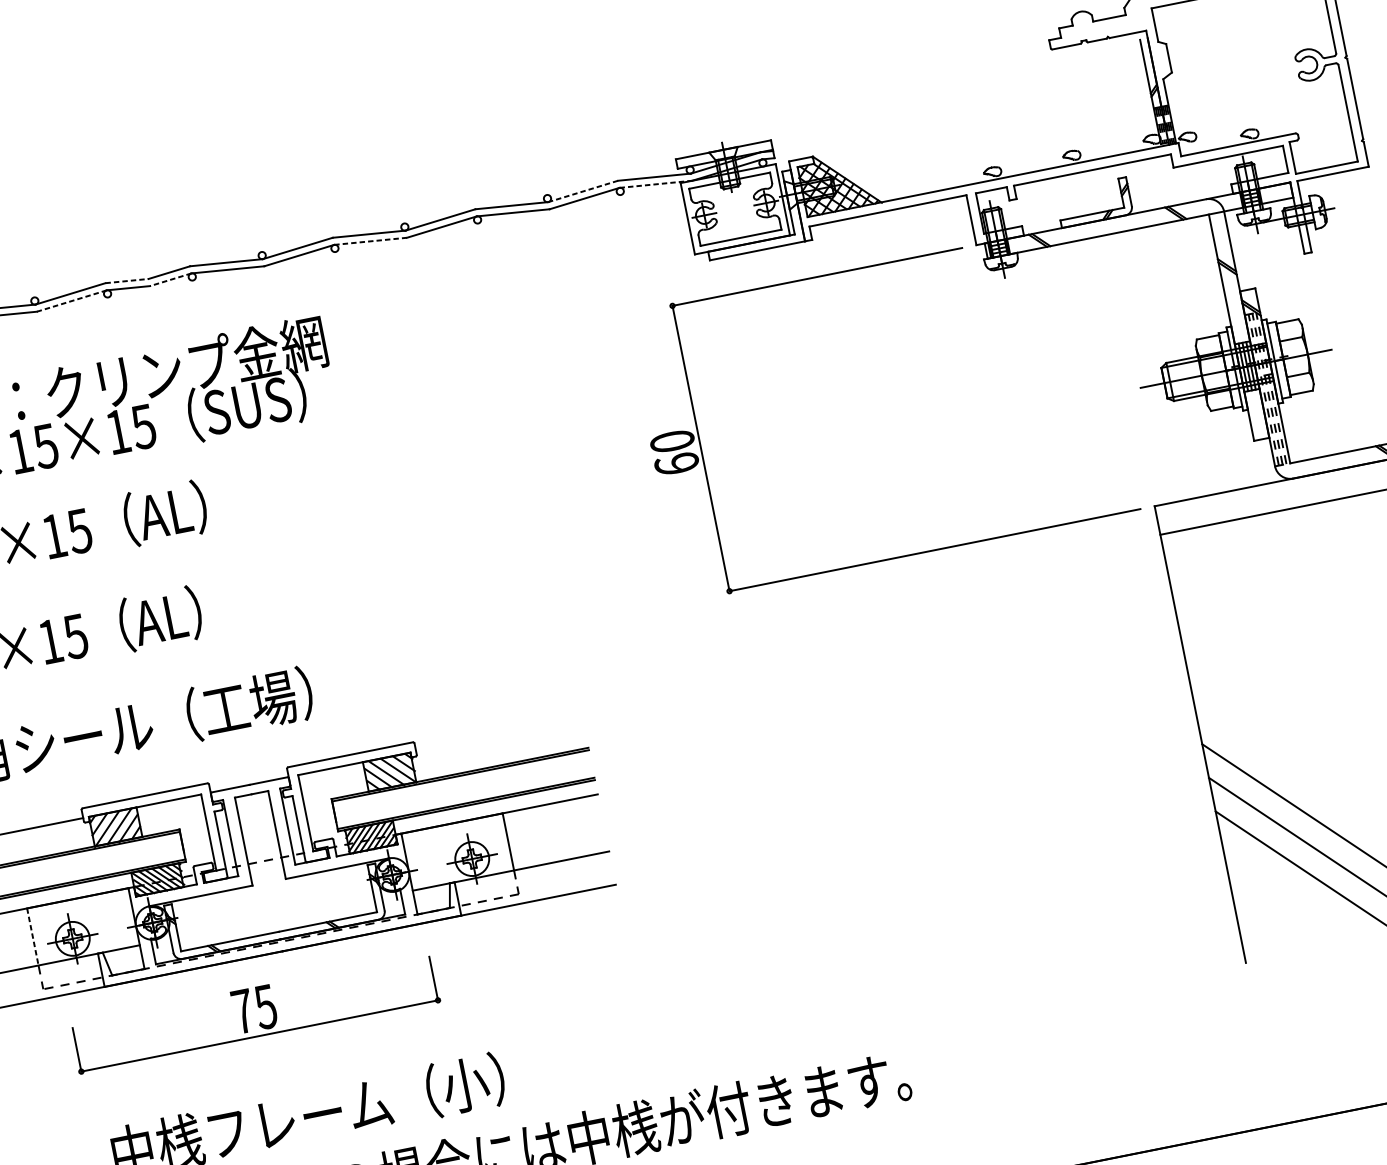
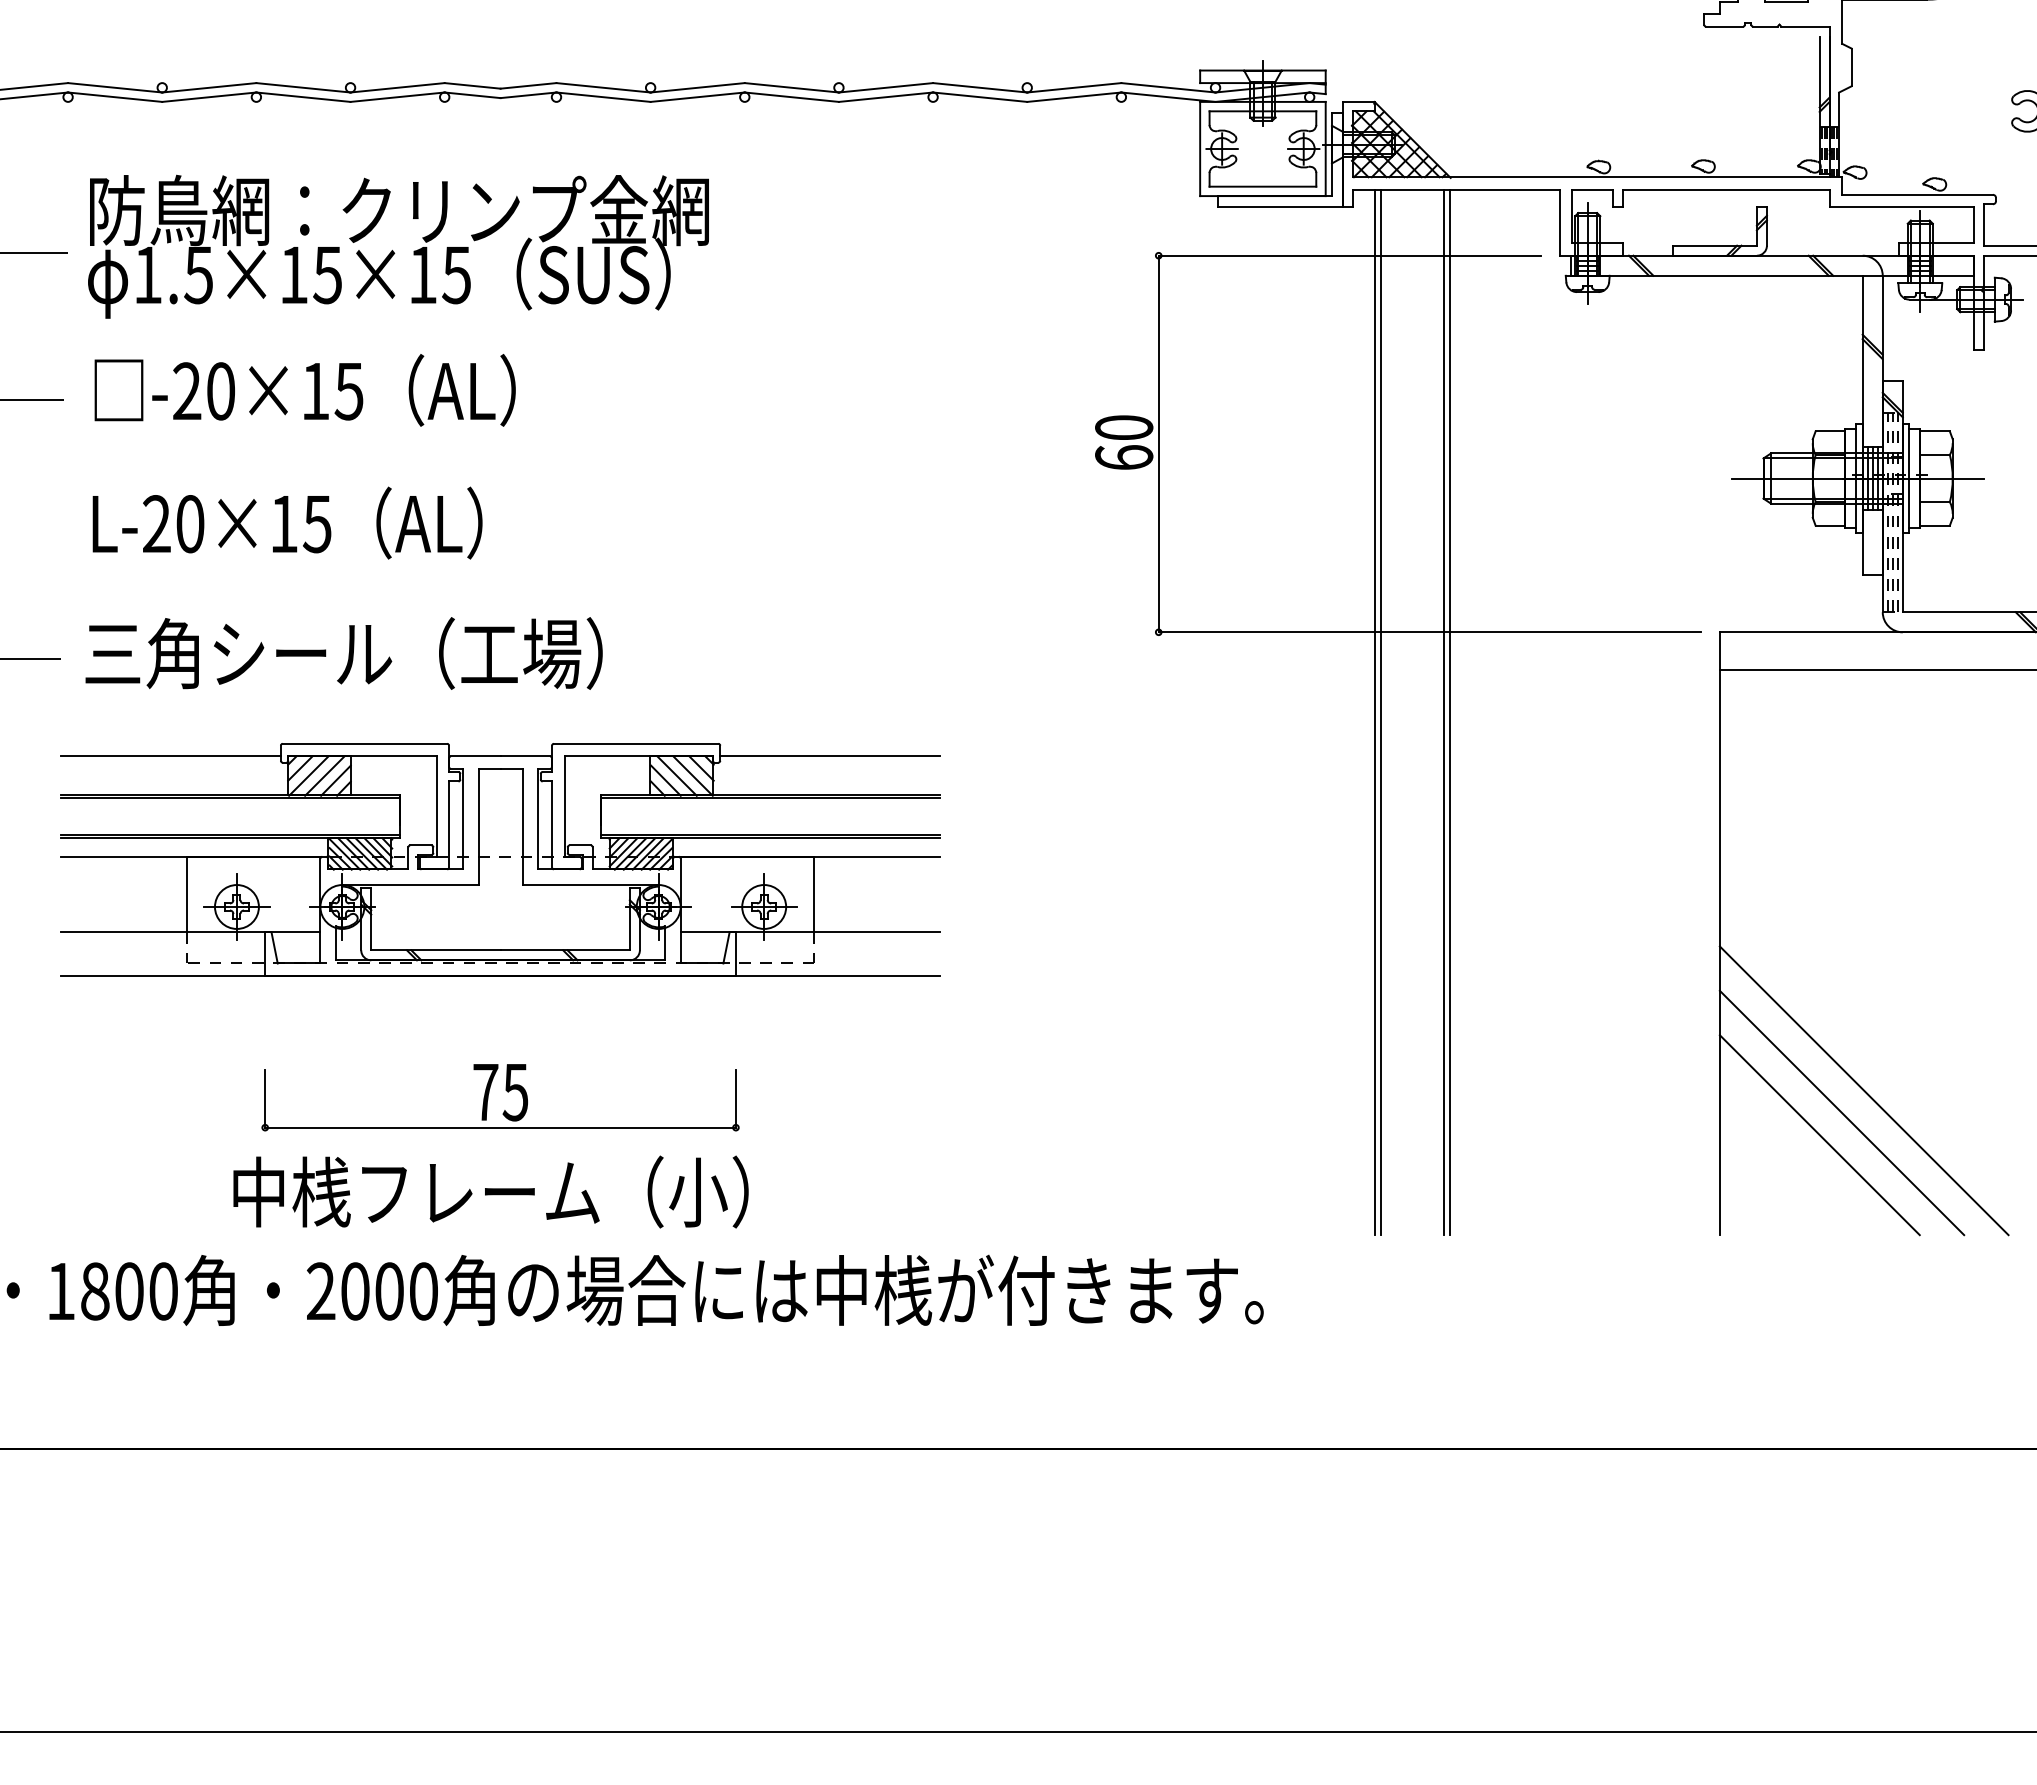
line: (656, 184) -> (1168, 97), dashed -> solid
line: (582, 191) -> (1073, 87), dashed -> solid
line: (371, 241) -> (792, 97), dashed -> solid
line: (170, 279) -> (528, 95), dashed -> solid
line: (127, 280) -> (473, 85), dashed -> solid
line: (71, 301) -> (397, 97), dashed -> solid
line: (962, 607) -> (1449, 712), added
line: (957, 608) -> (1443, 712), added
line: (909, 618) -> (1380, 712), added
line: (905, 619) -> (1374, 712), added
line: (498, 735) -> (829, 756), added
line: (32, 937) -> (186, 894), dashed -> solid
part: (258, 1007) -> (506, 1091), moved

